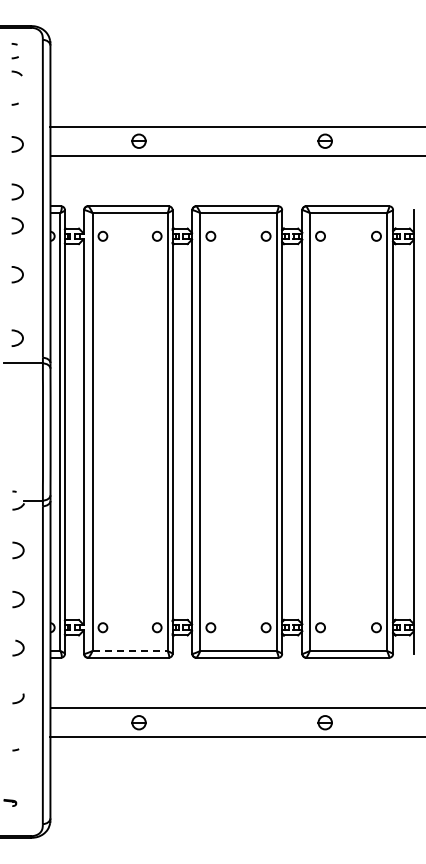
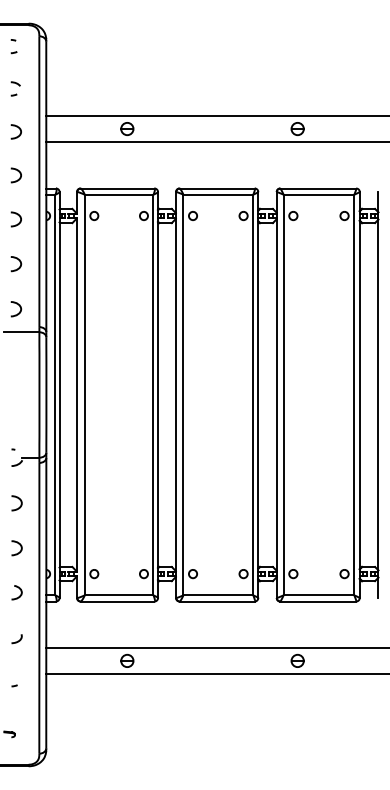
curve: (16, 72) -> (15, 83), moved
curve: (20, 222) -> (18, 216), moved
curve: (21, 272) -> (19, 262), moved
line: (130, 651) -> (119, 595), dashed -> solid

